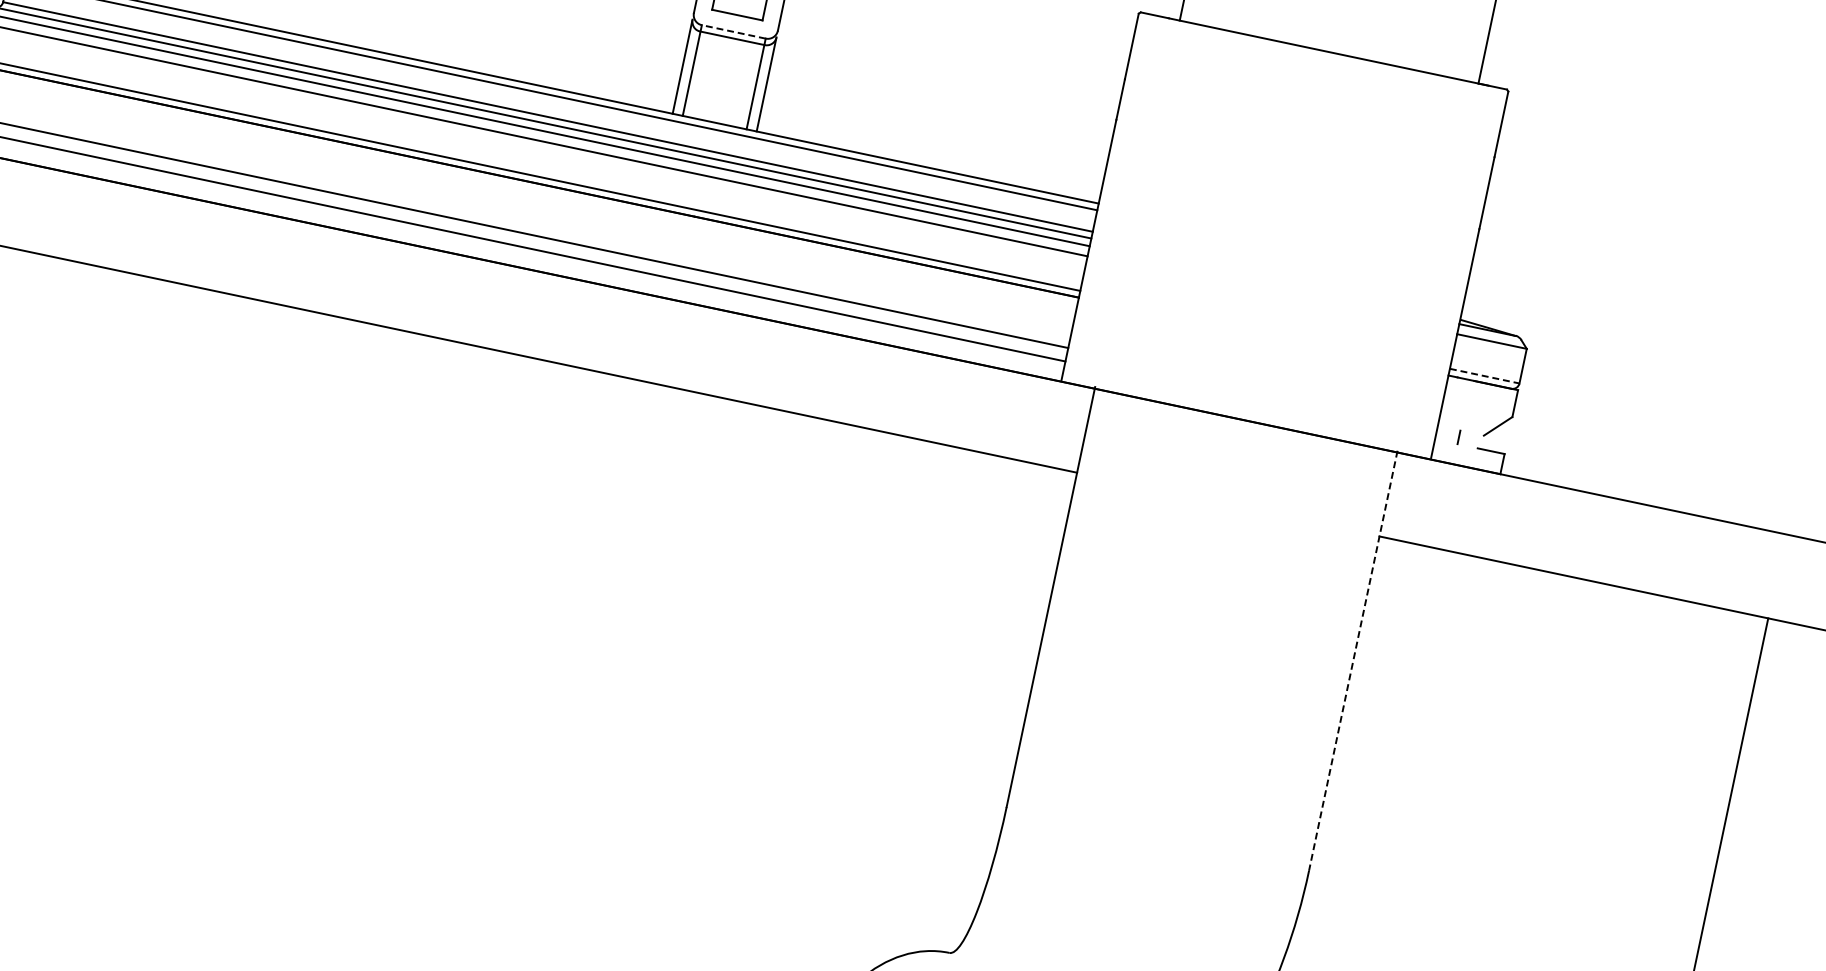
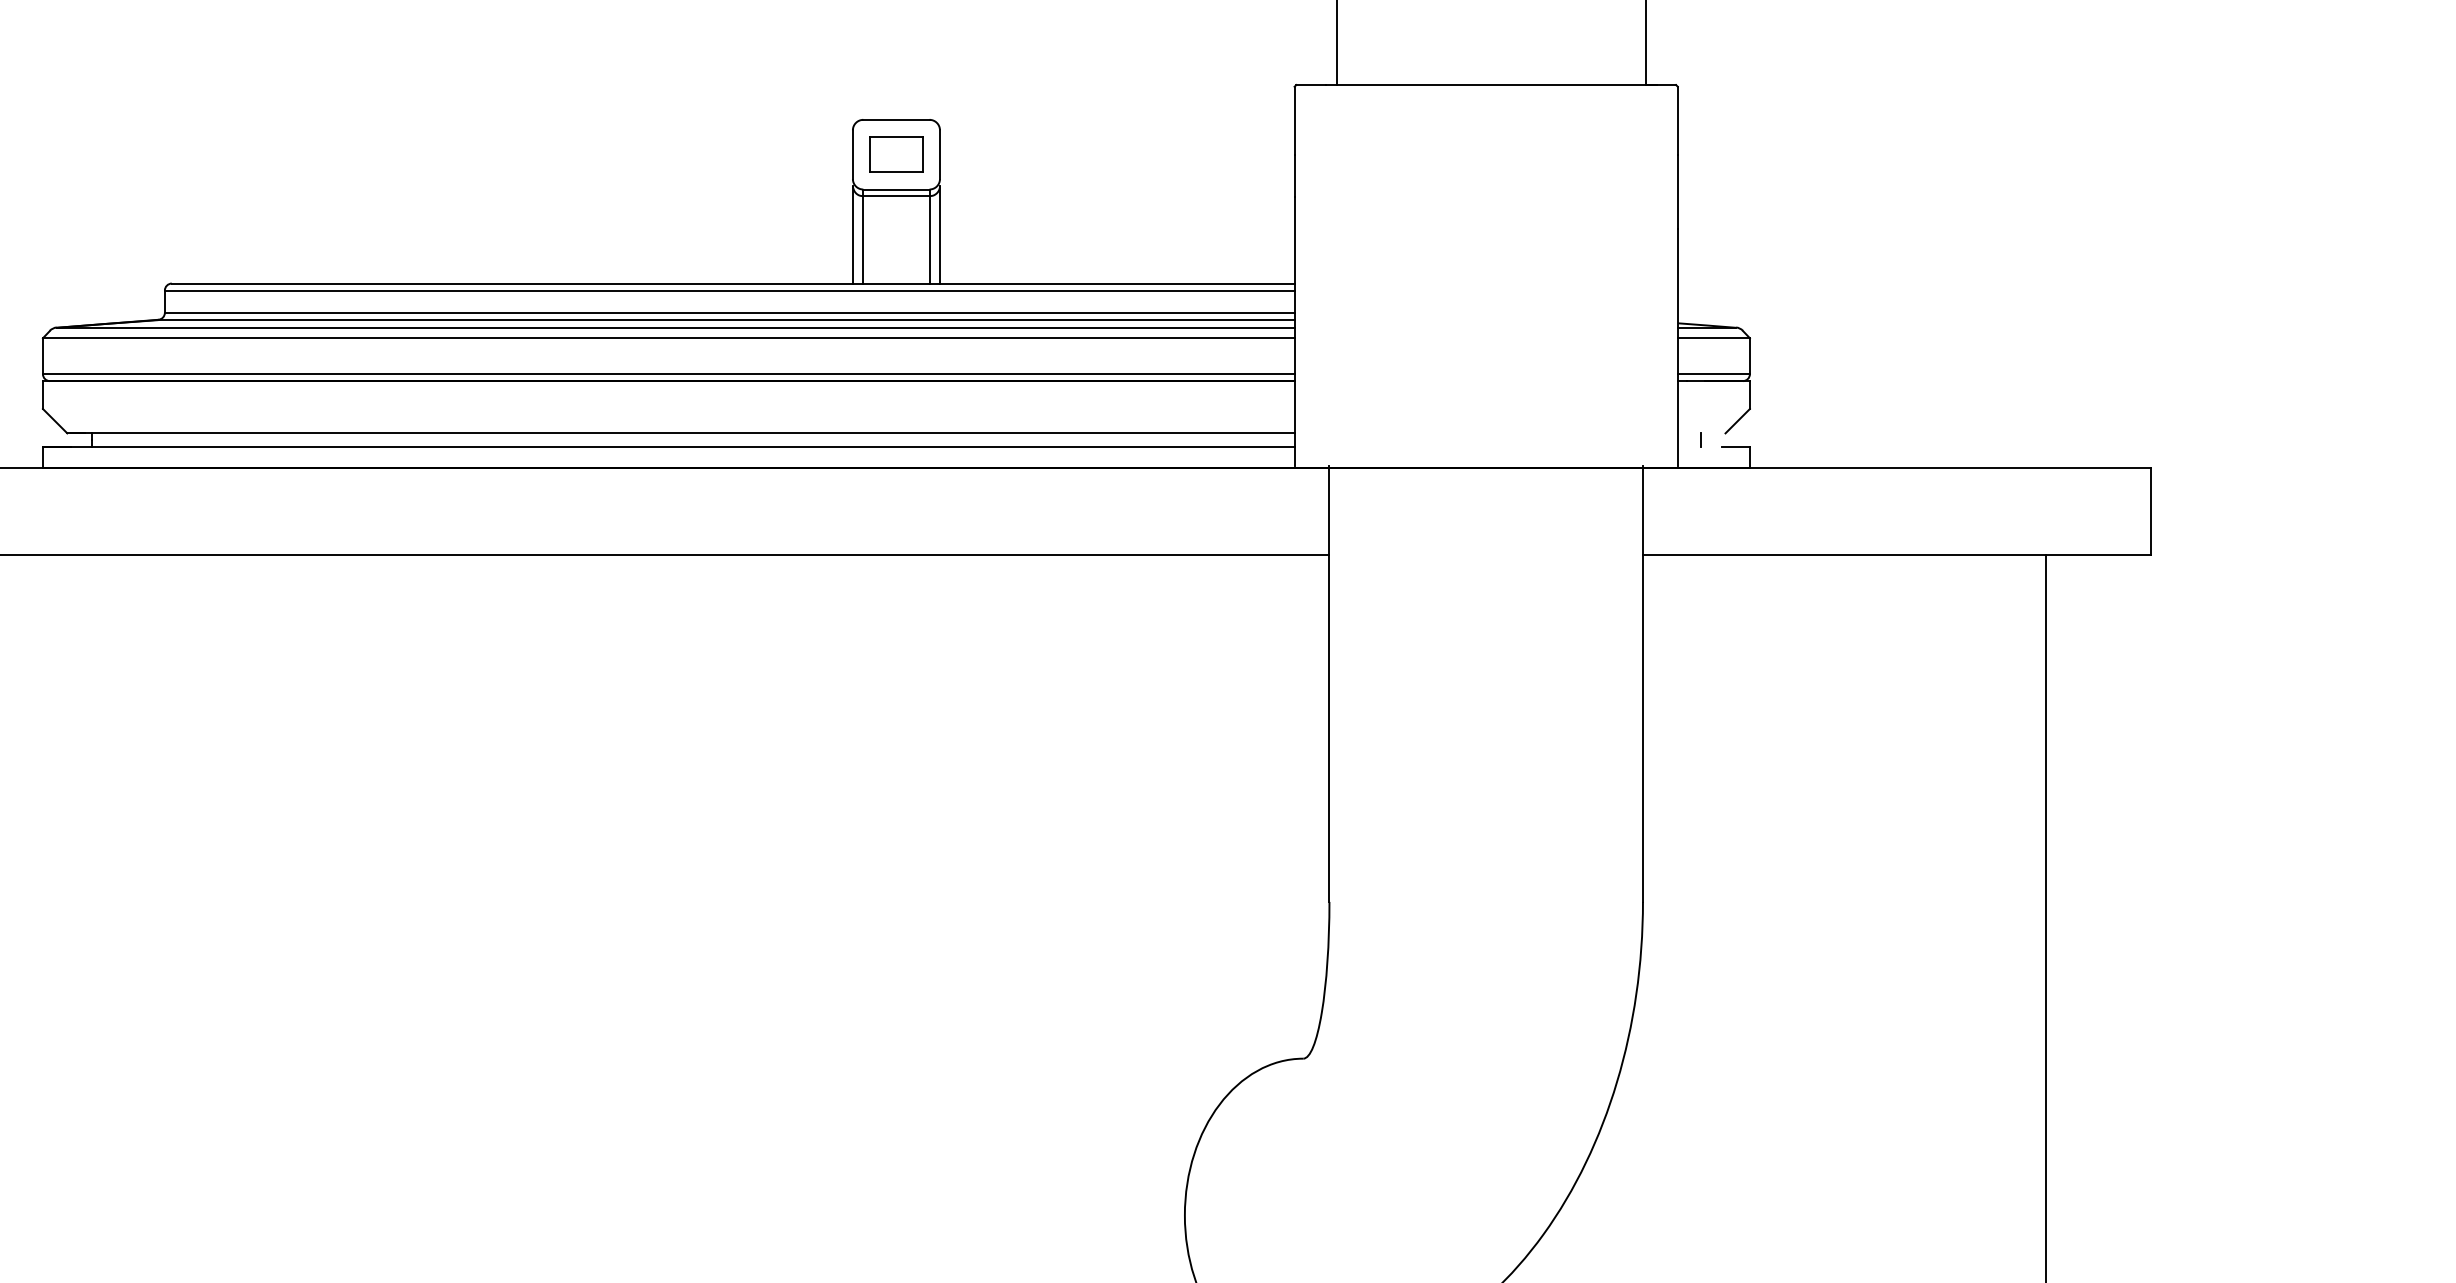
line: (732, 31) -> (895, 189), dashed -> solid
line: (1485, 376) -> (1714, 374), dashed -> solid
line: (1352, 660) -> (1642, 684), dashed -> solid

